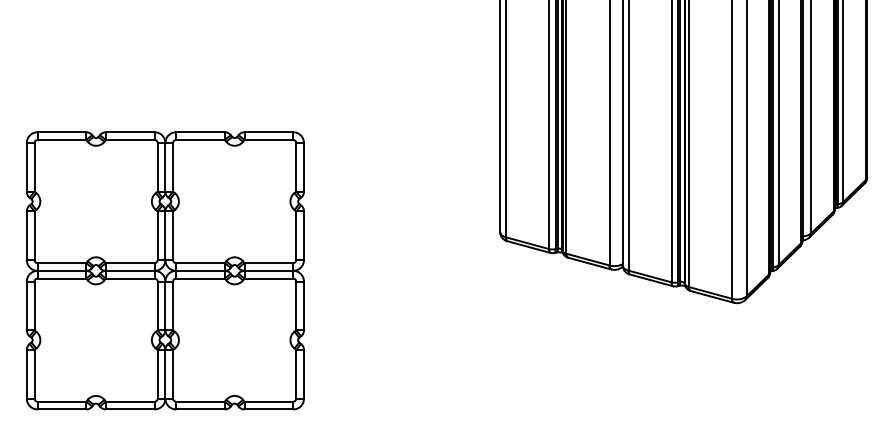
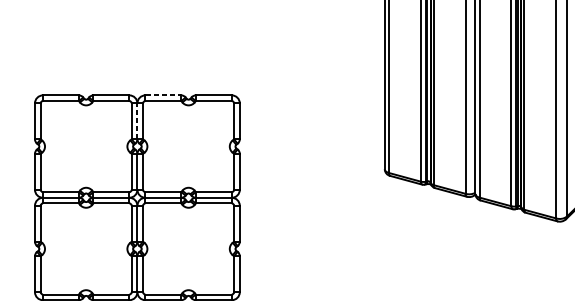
line: (201, 132) -> (164, 95), solid -> dashed
line: (165, 166) -> (137, 120), solid -> dashed

